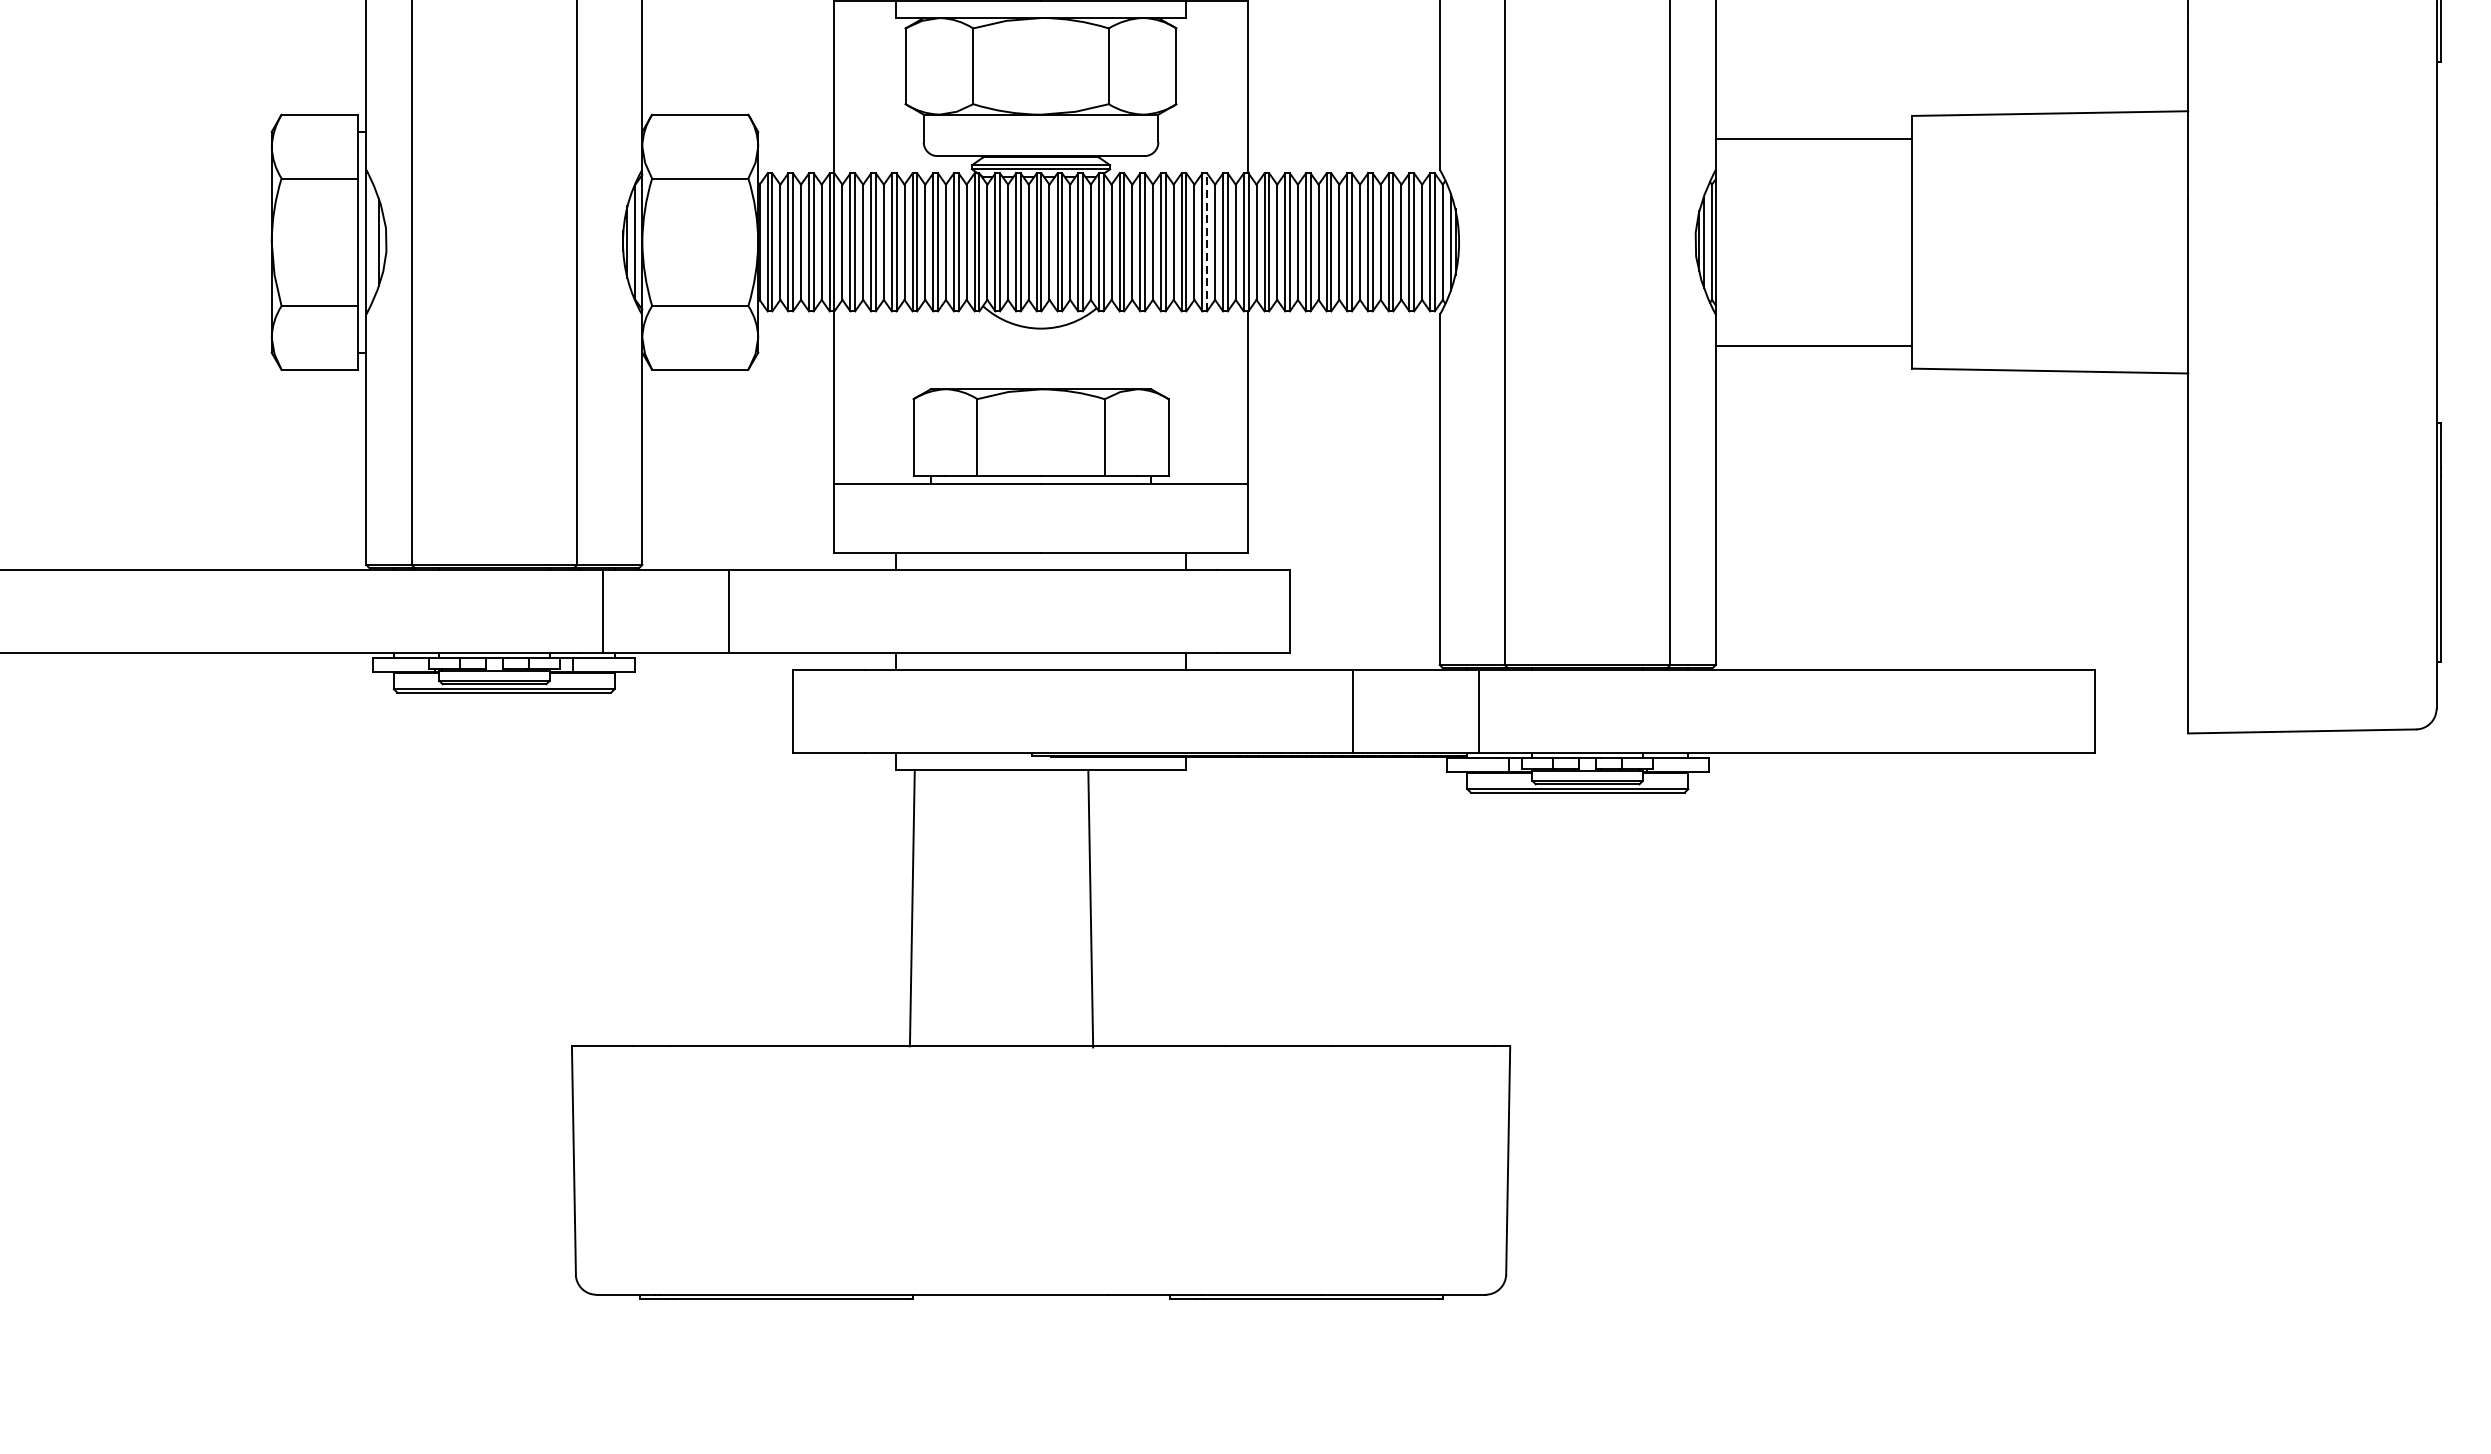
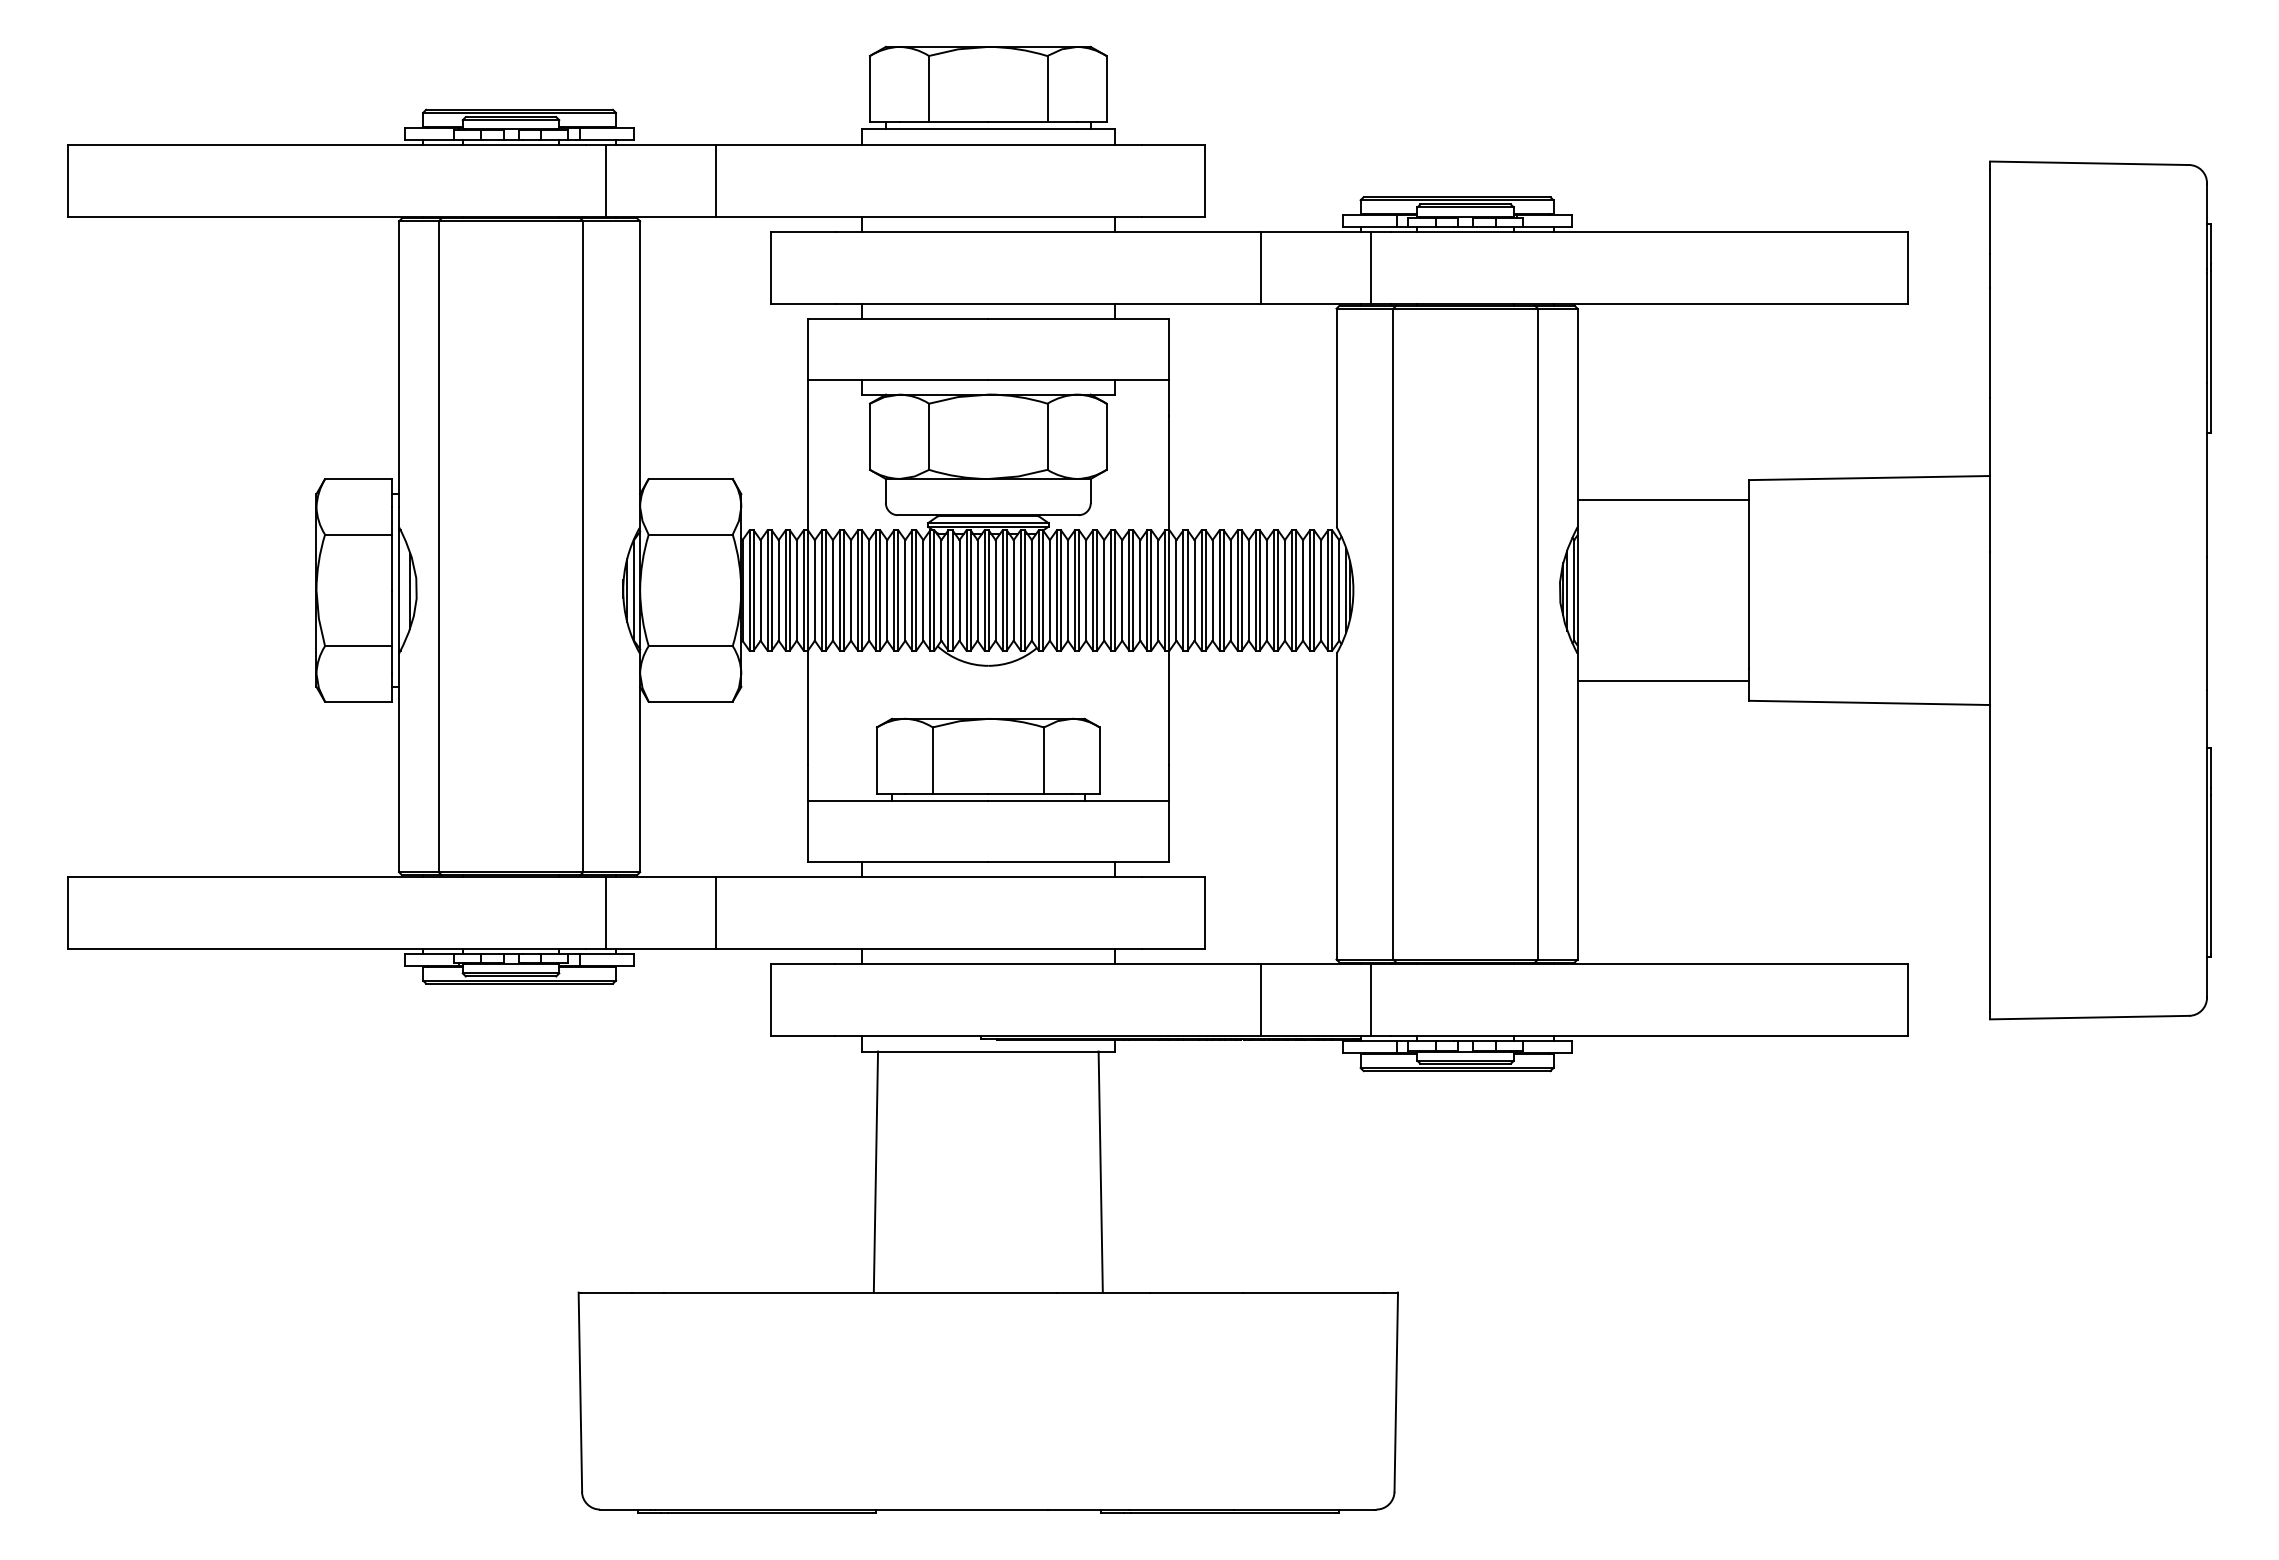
line: (1207, 242) -> (1133, 590), dashed -> solid
line: (1090, 908) -> (1100, 1171), moved

